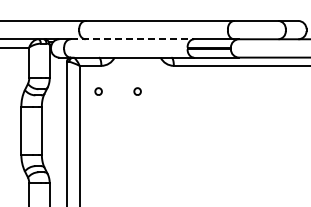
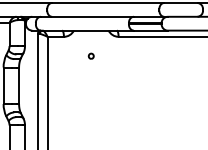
line: (132, 39) -> (87, 16), dashed -> solid
part: (98, 91) -> (61, 56), removed

